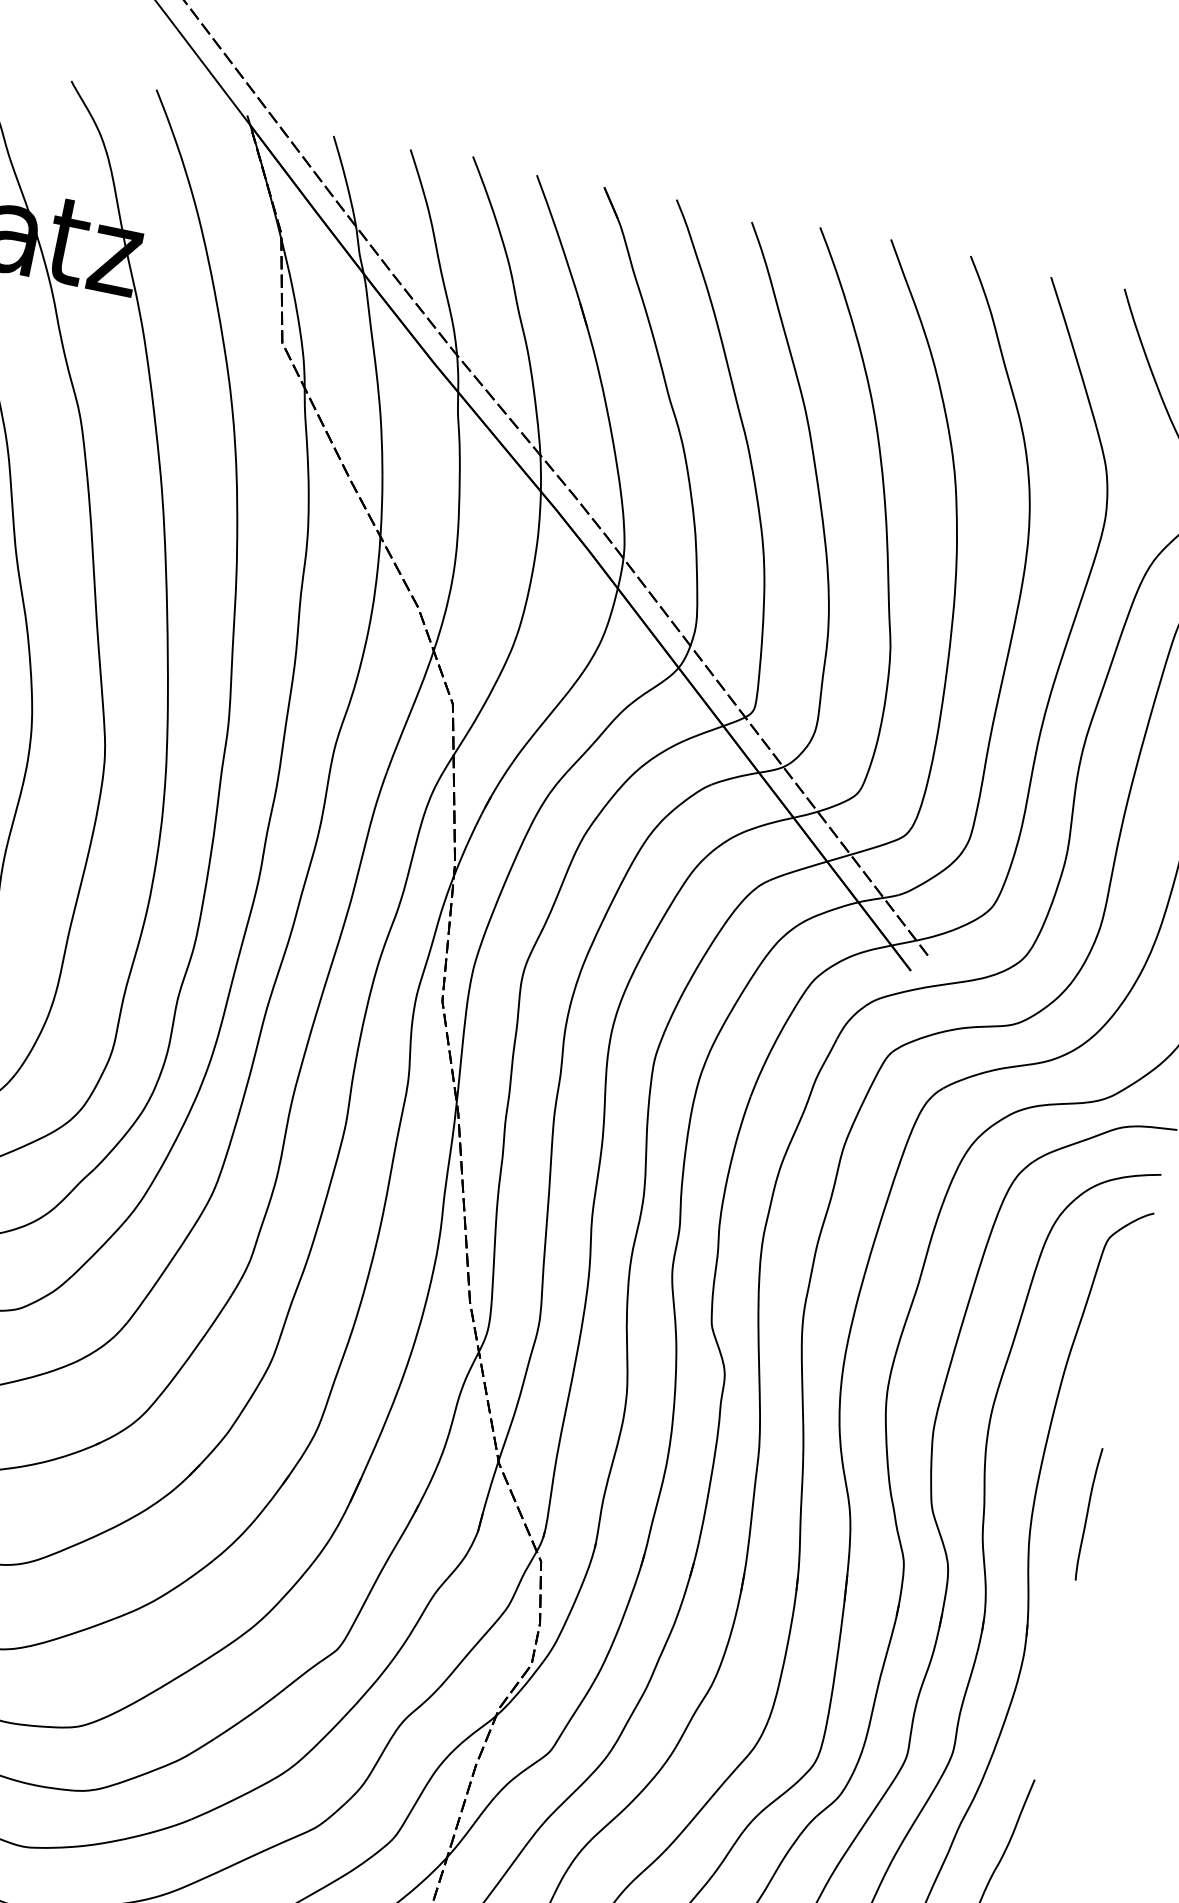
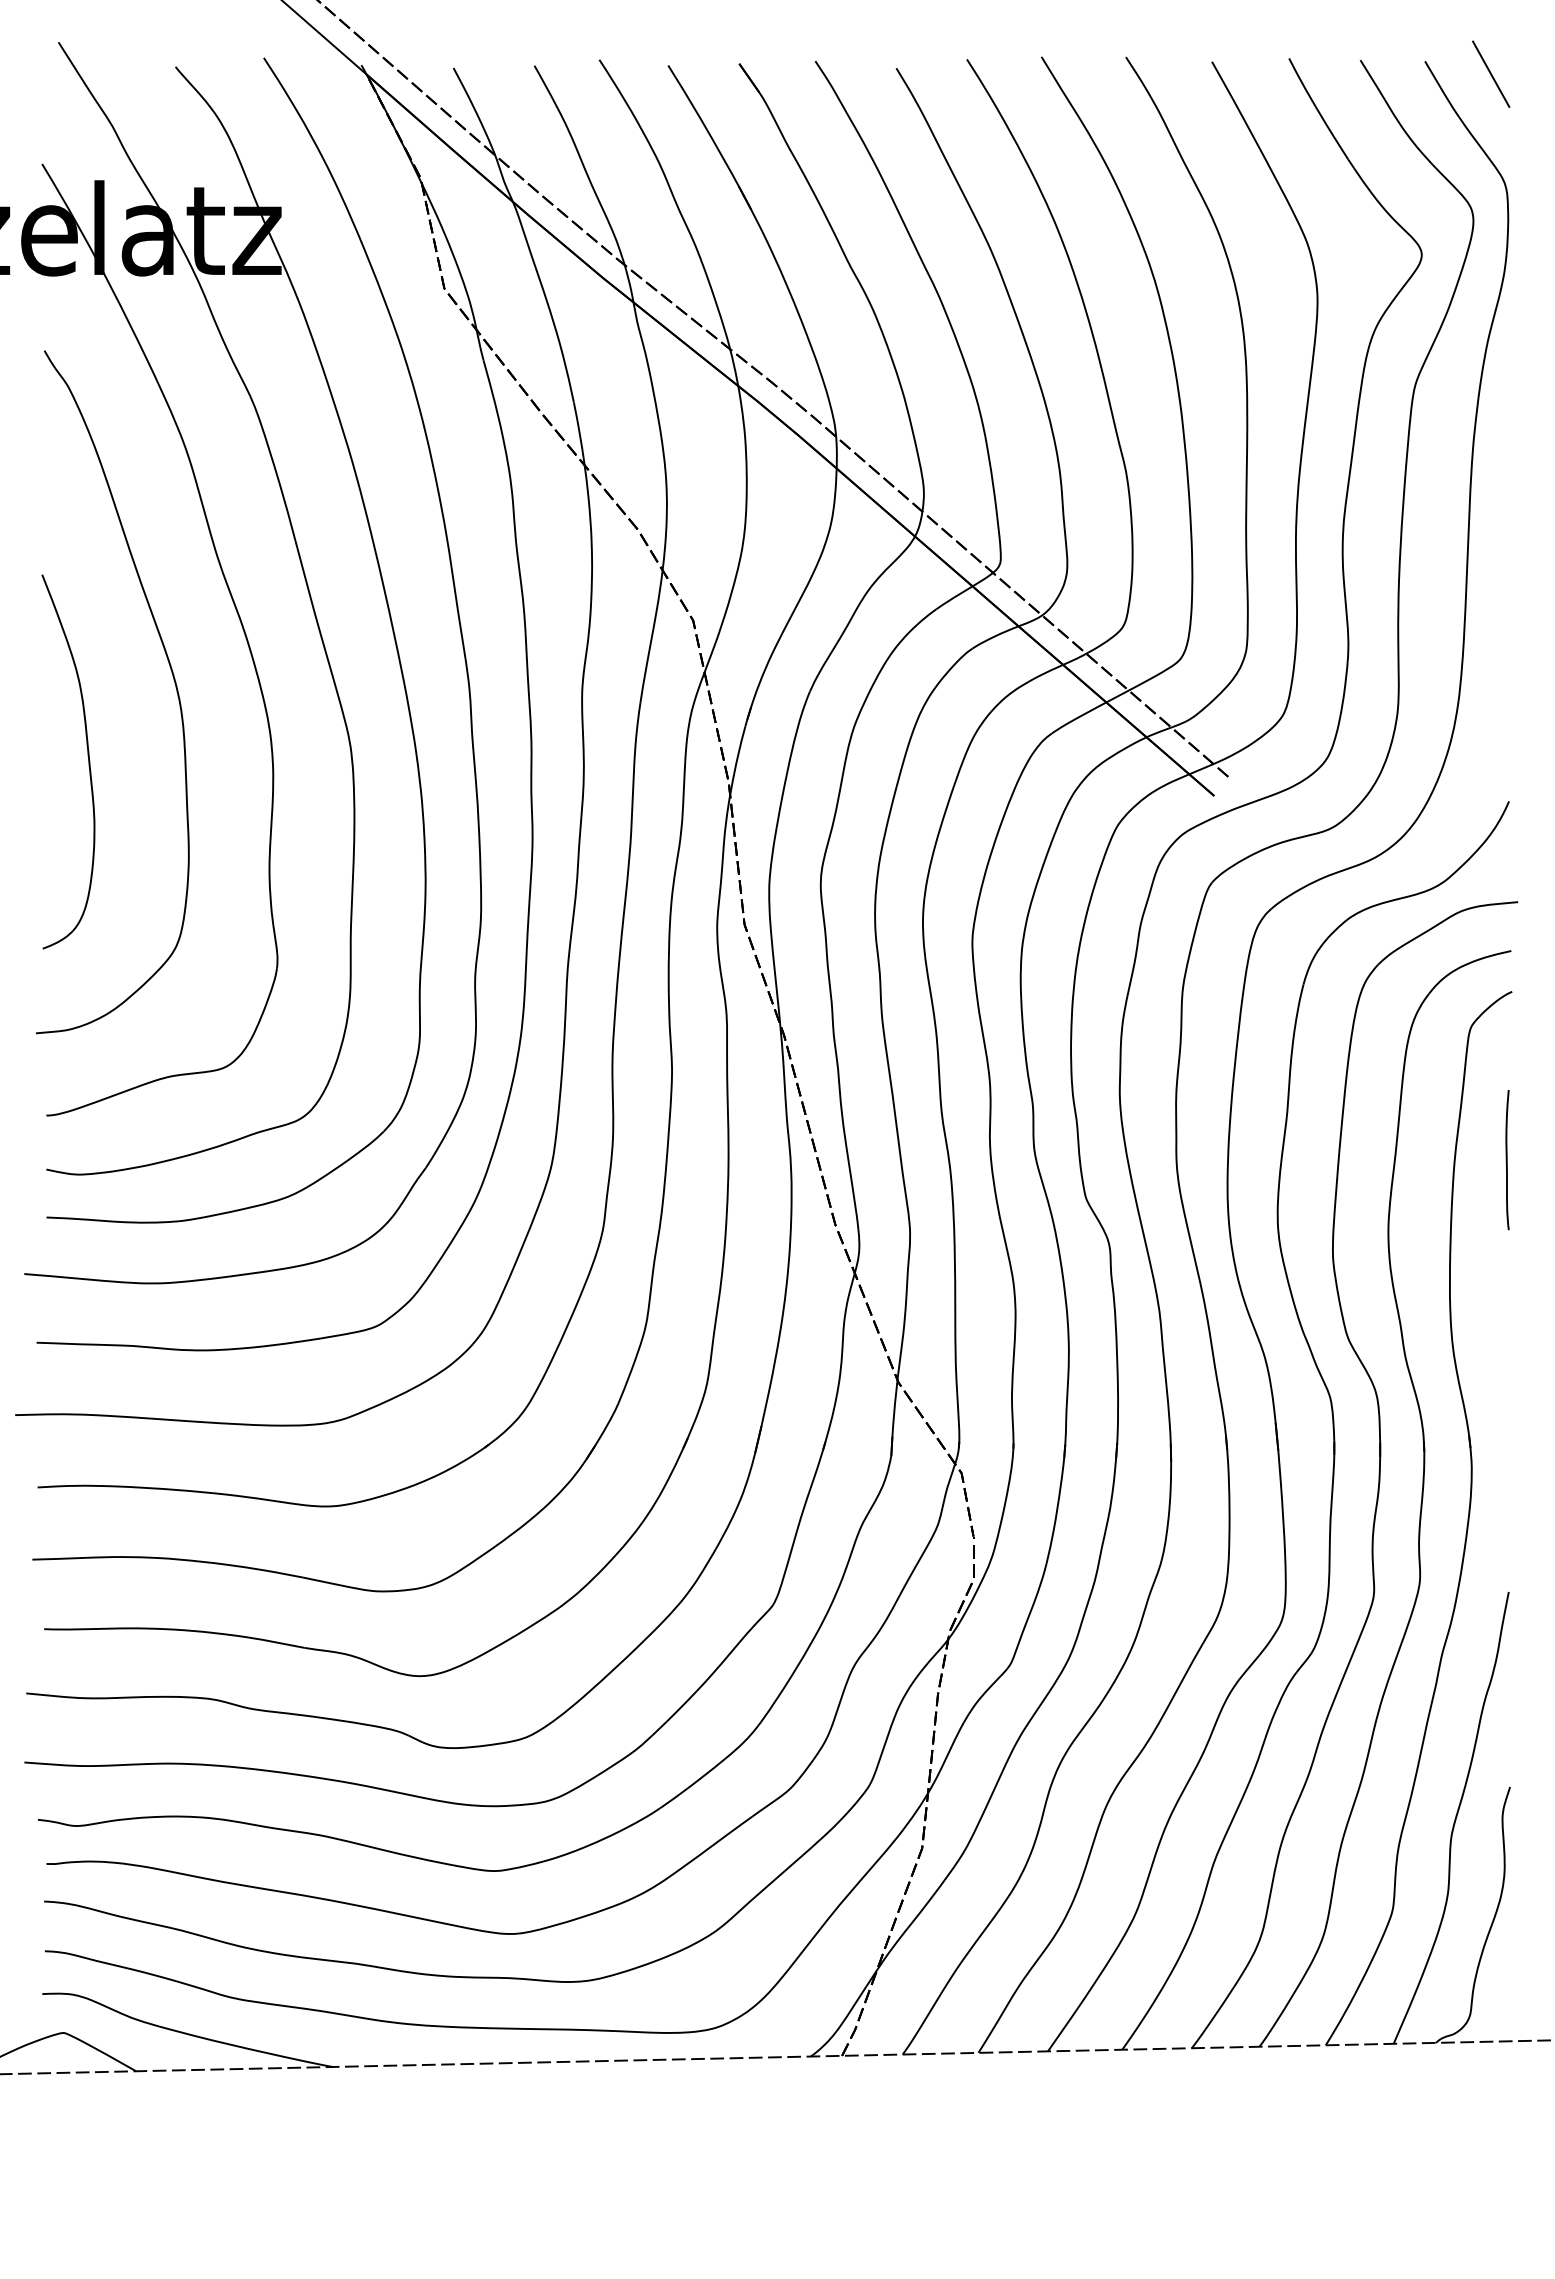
curve: (1087, 1514) -> (1507, 1160), moved

